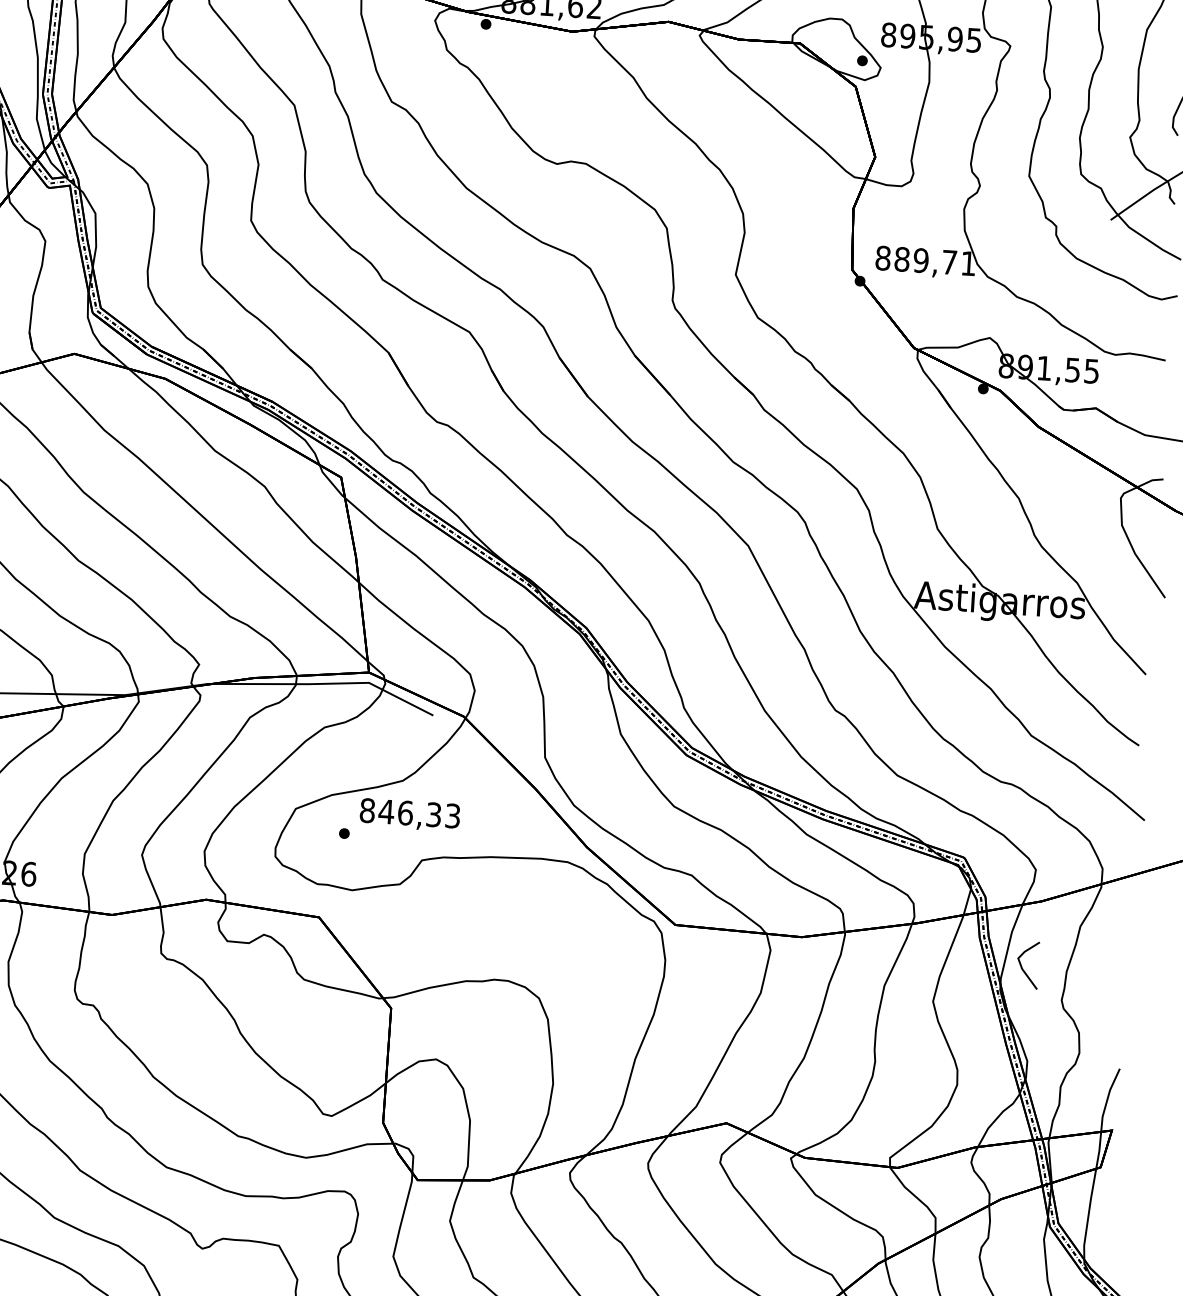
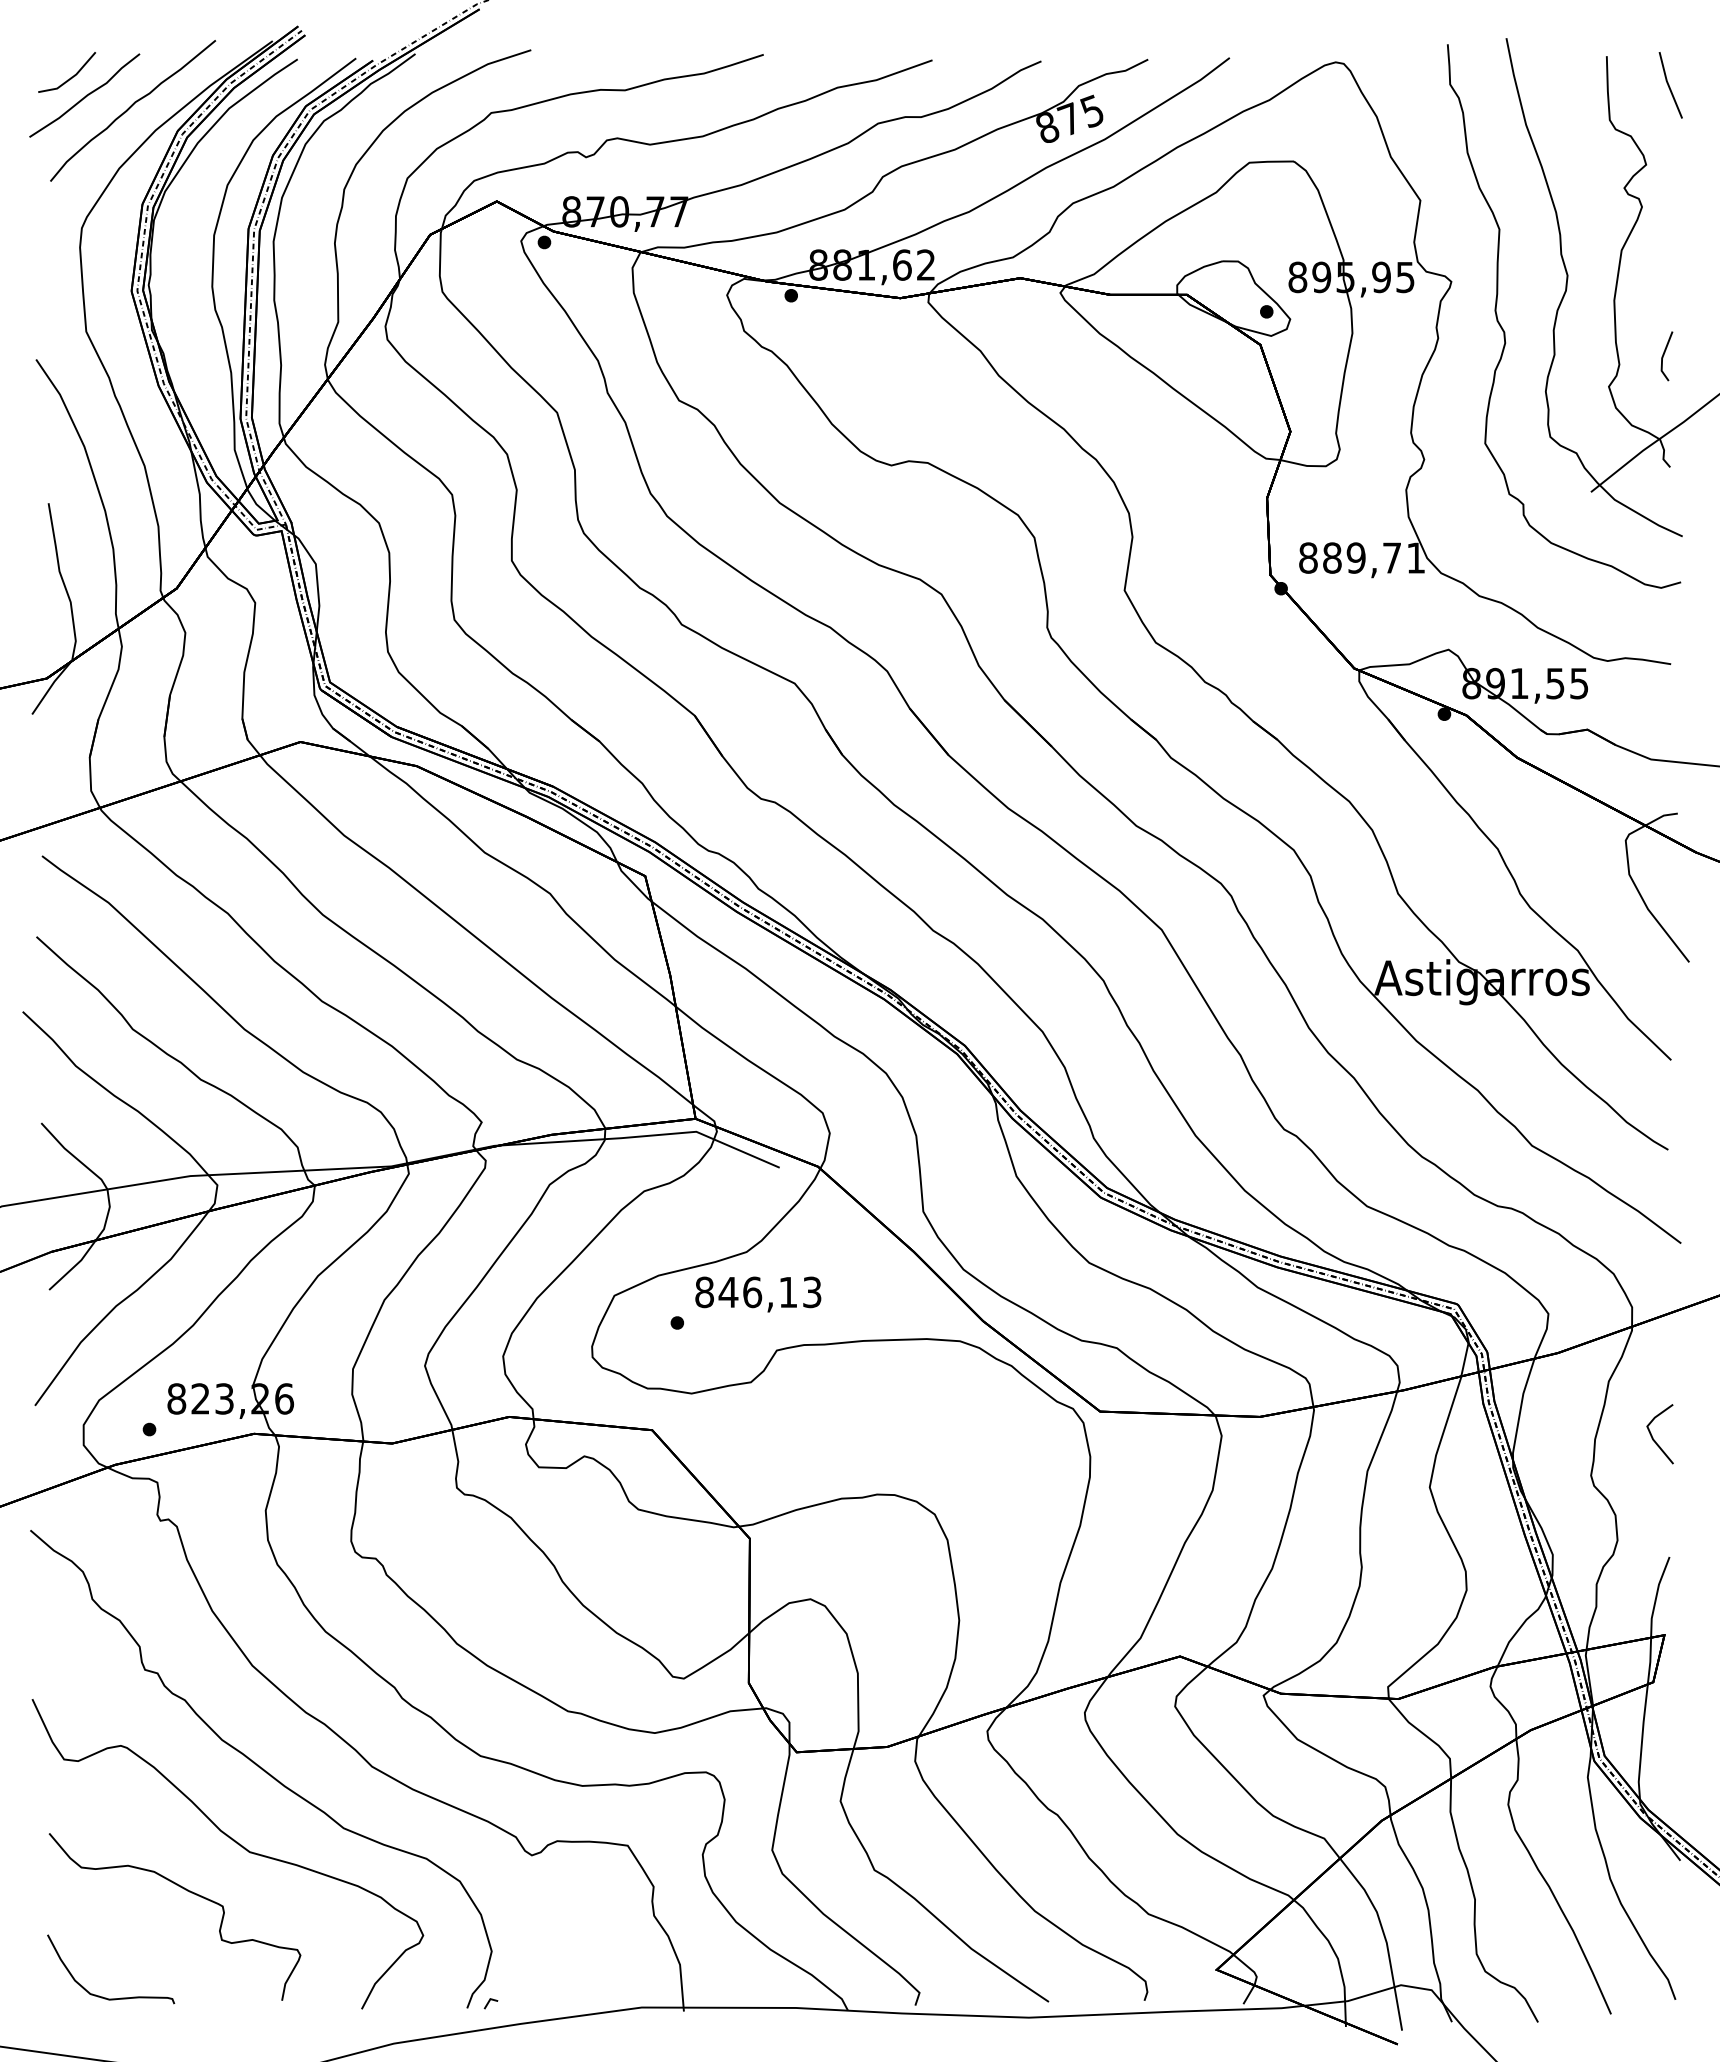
text: (434, 814) -> (788, 1292), 846,33 -> 846,13
line: (1022, 967) -> (1653, 1437), moved

